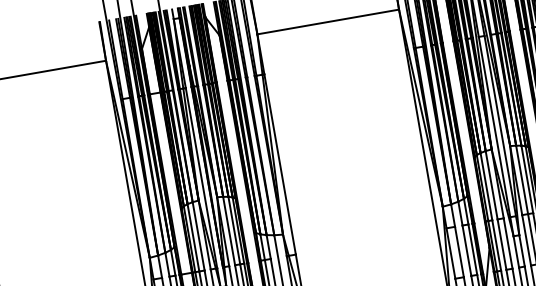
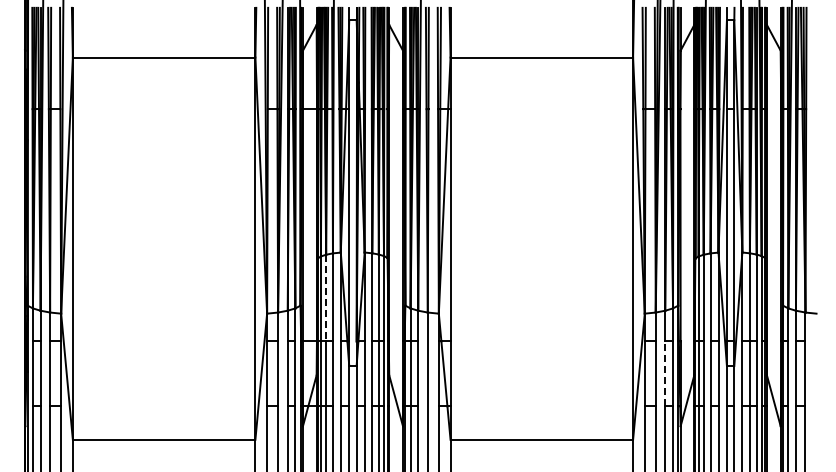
line: (193, 238) -> (326, 298), solid -> dashed
line: (466, 250) -> (665, 373), solid -> dashed

